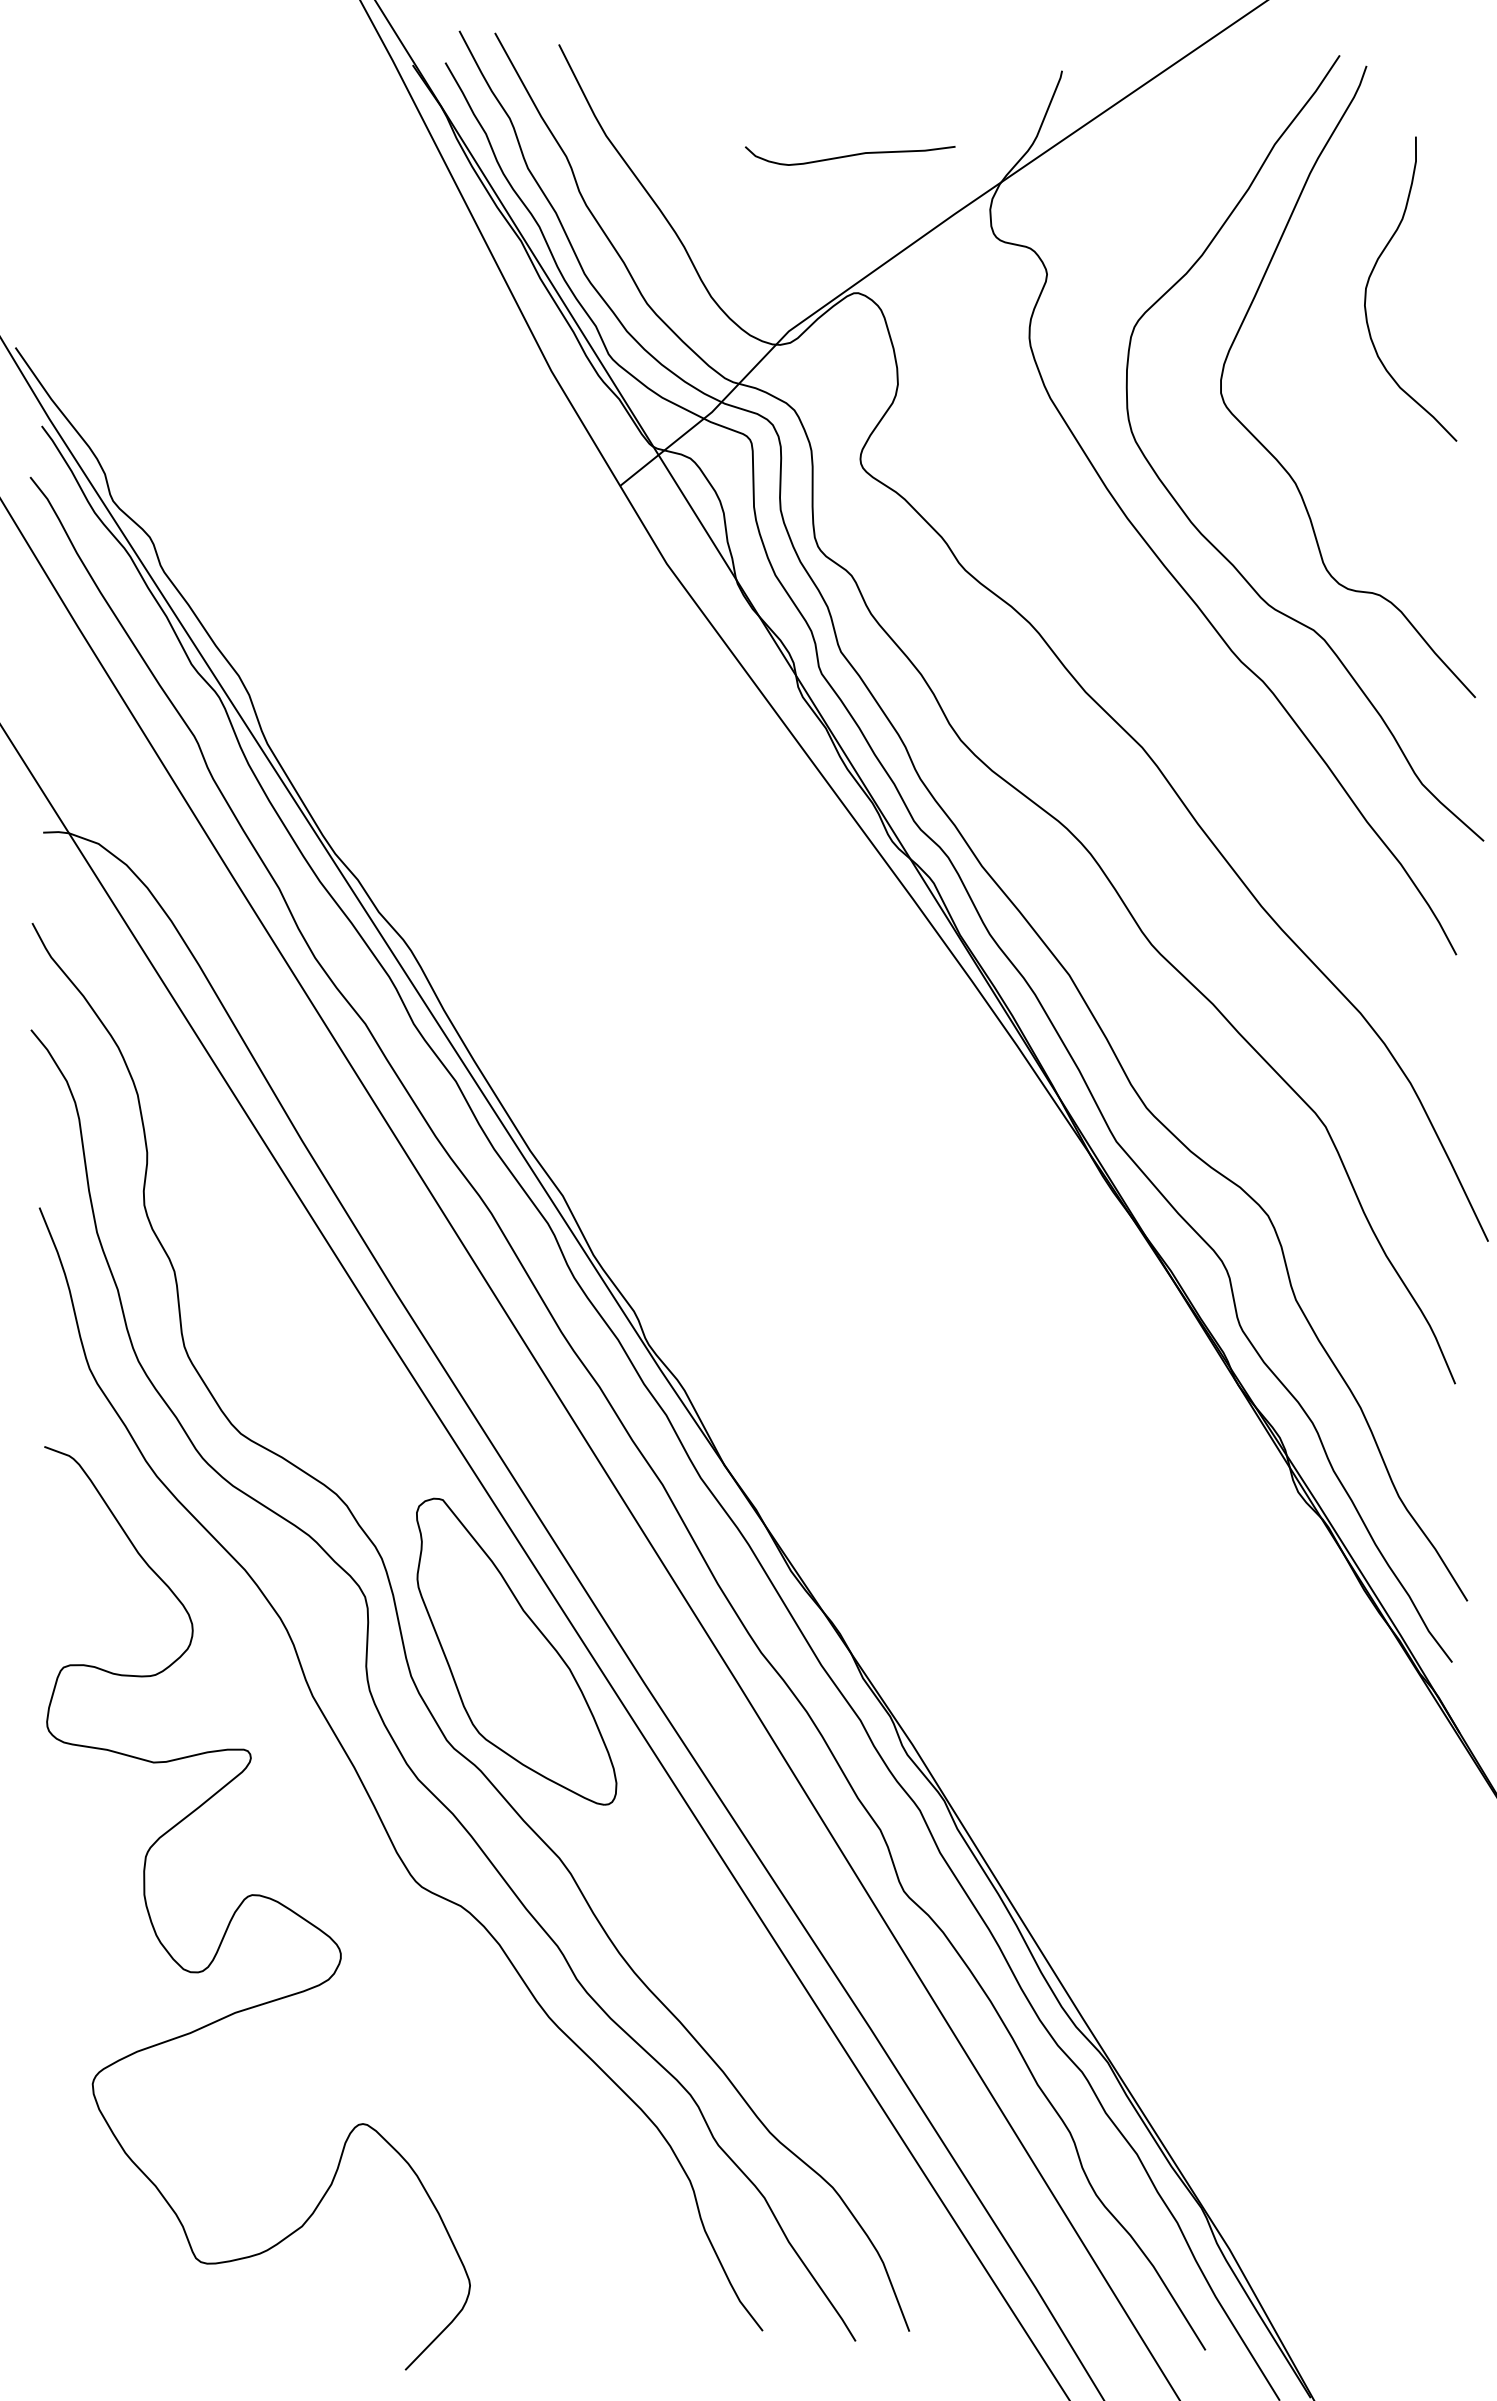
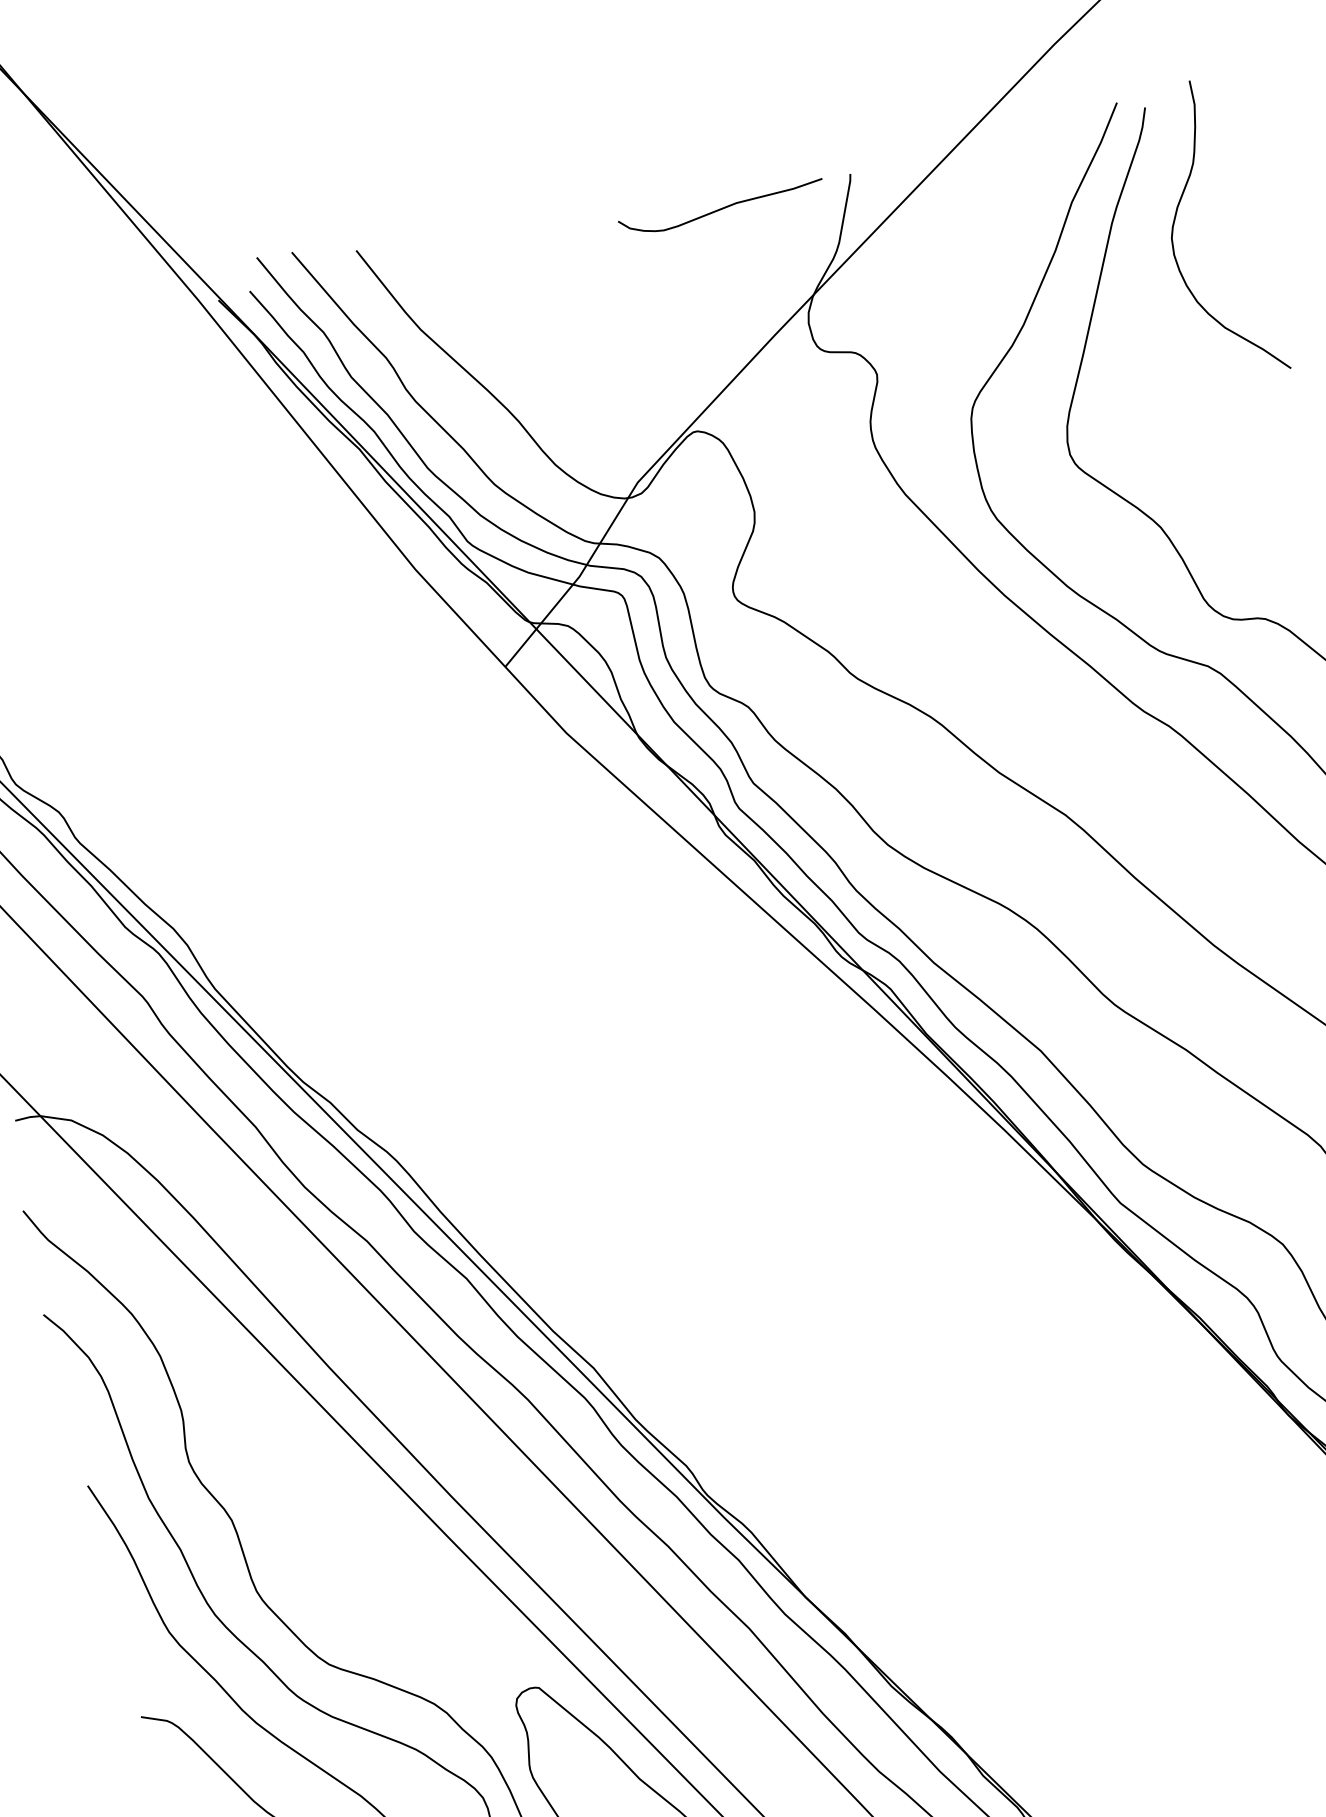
curve: (850, 155) -> (722, 208), moved
curve: (1374, 269) -> (1176, 218), moved

